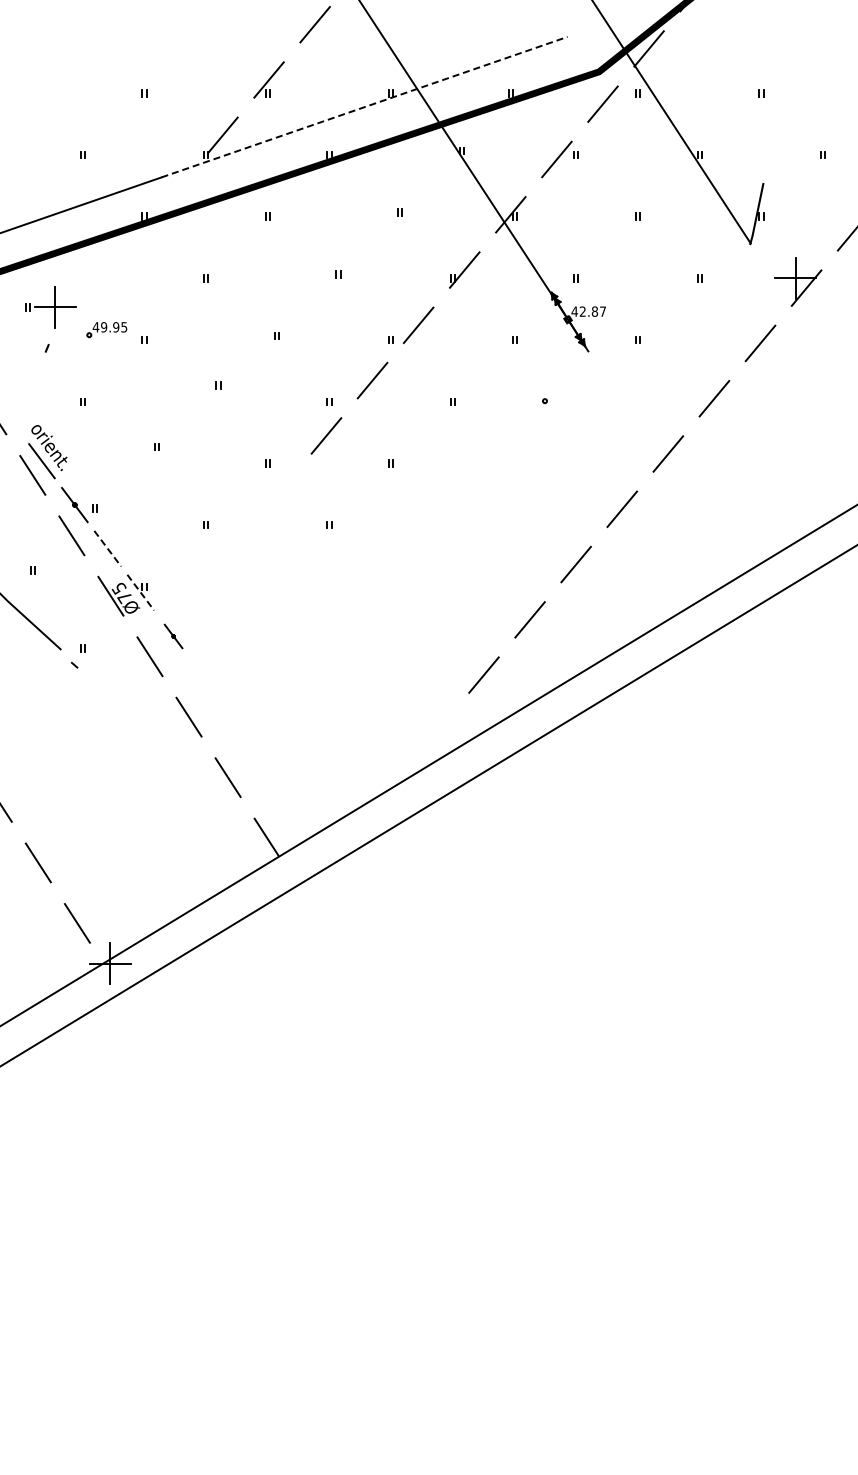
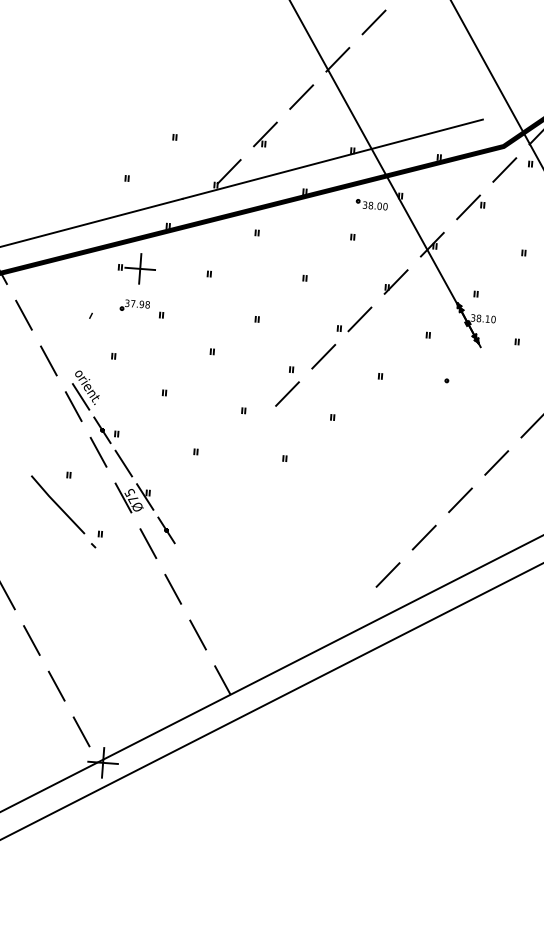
line: (364, 107) -> (332, 159), dashed -> solid
part: (423, 165) -> (372, 204), added
part: (50, 307) -> (136, 268), moved
text: (588, 311) -> (483, 318), 42.87 -> 38.10
text: (109, 327) -> (137, 304), 49.95 -> 37.98
line: (108, 549) -> (124, 464), dashed -> solid
line: (141, 593) -> (145, 497), dashed -> solid
part: (173, 636) -> (166, 530), size x1.43

